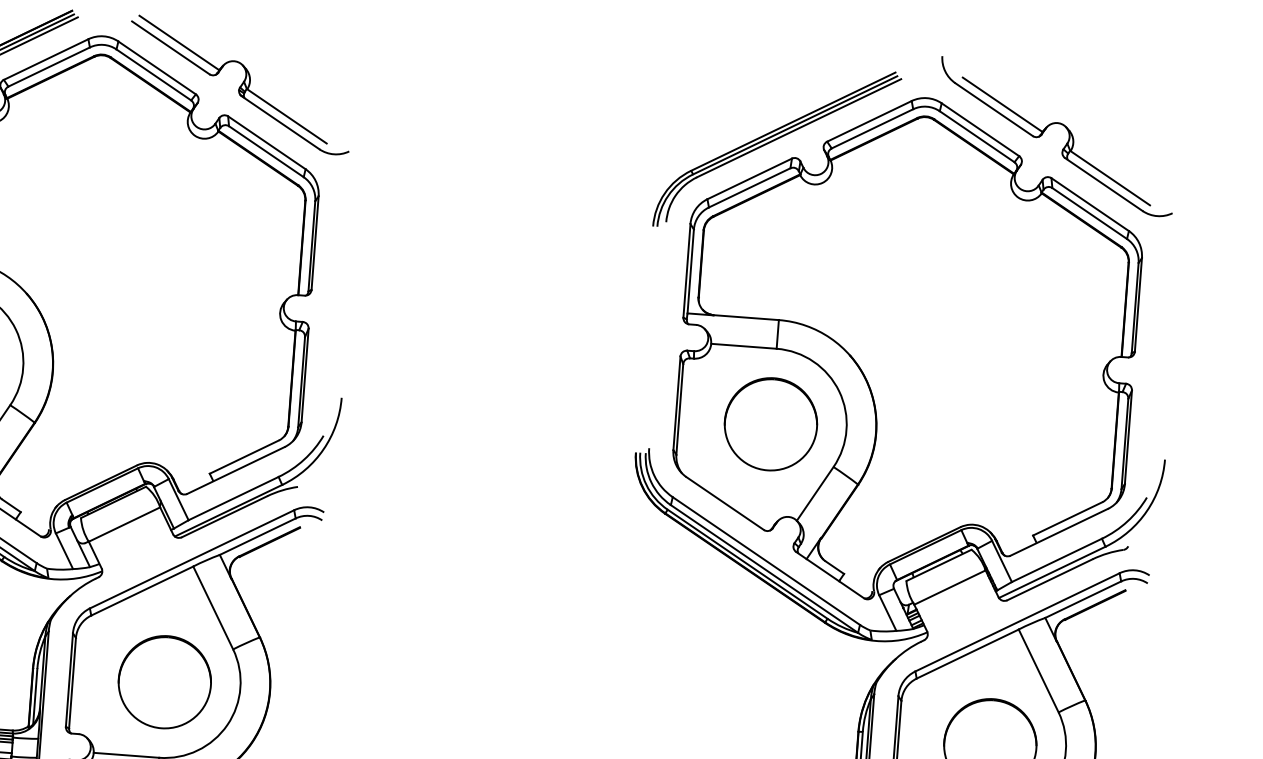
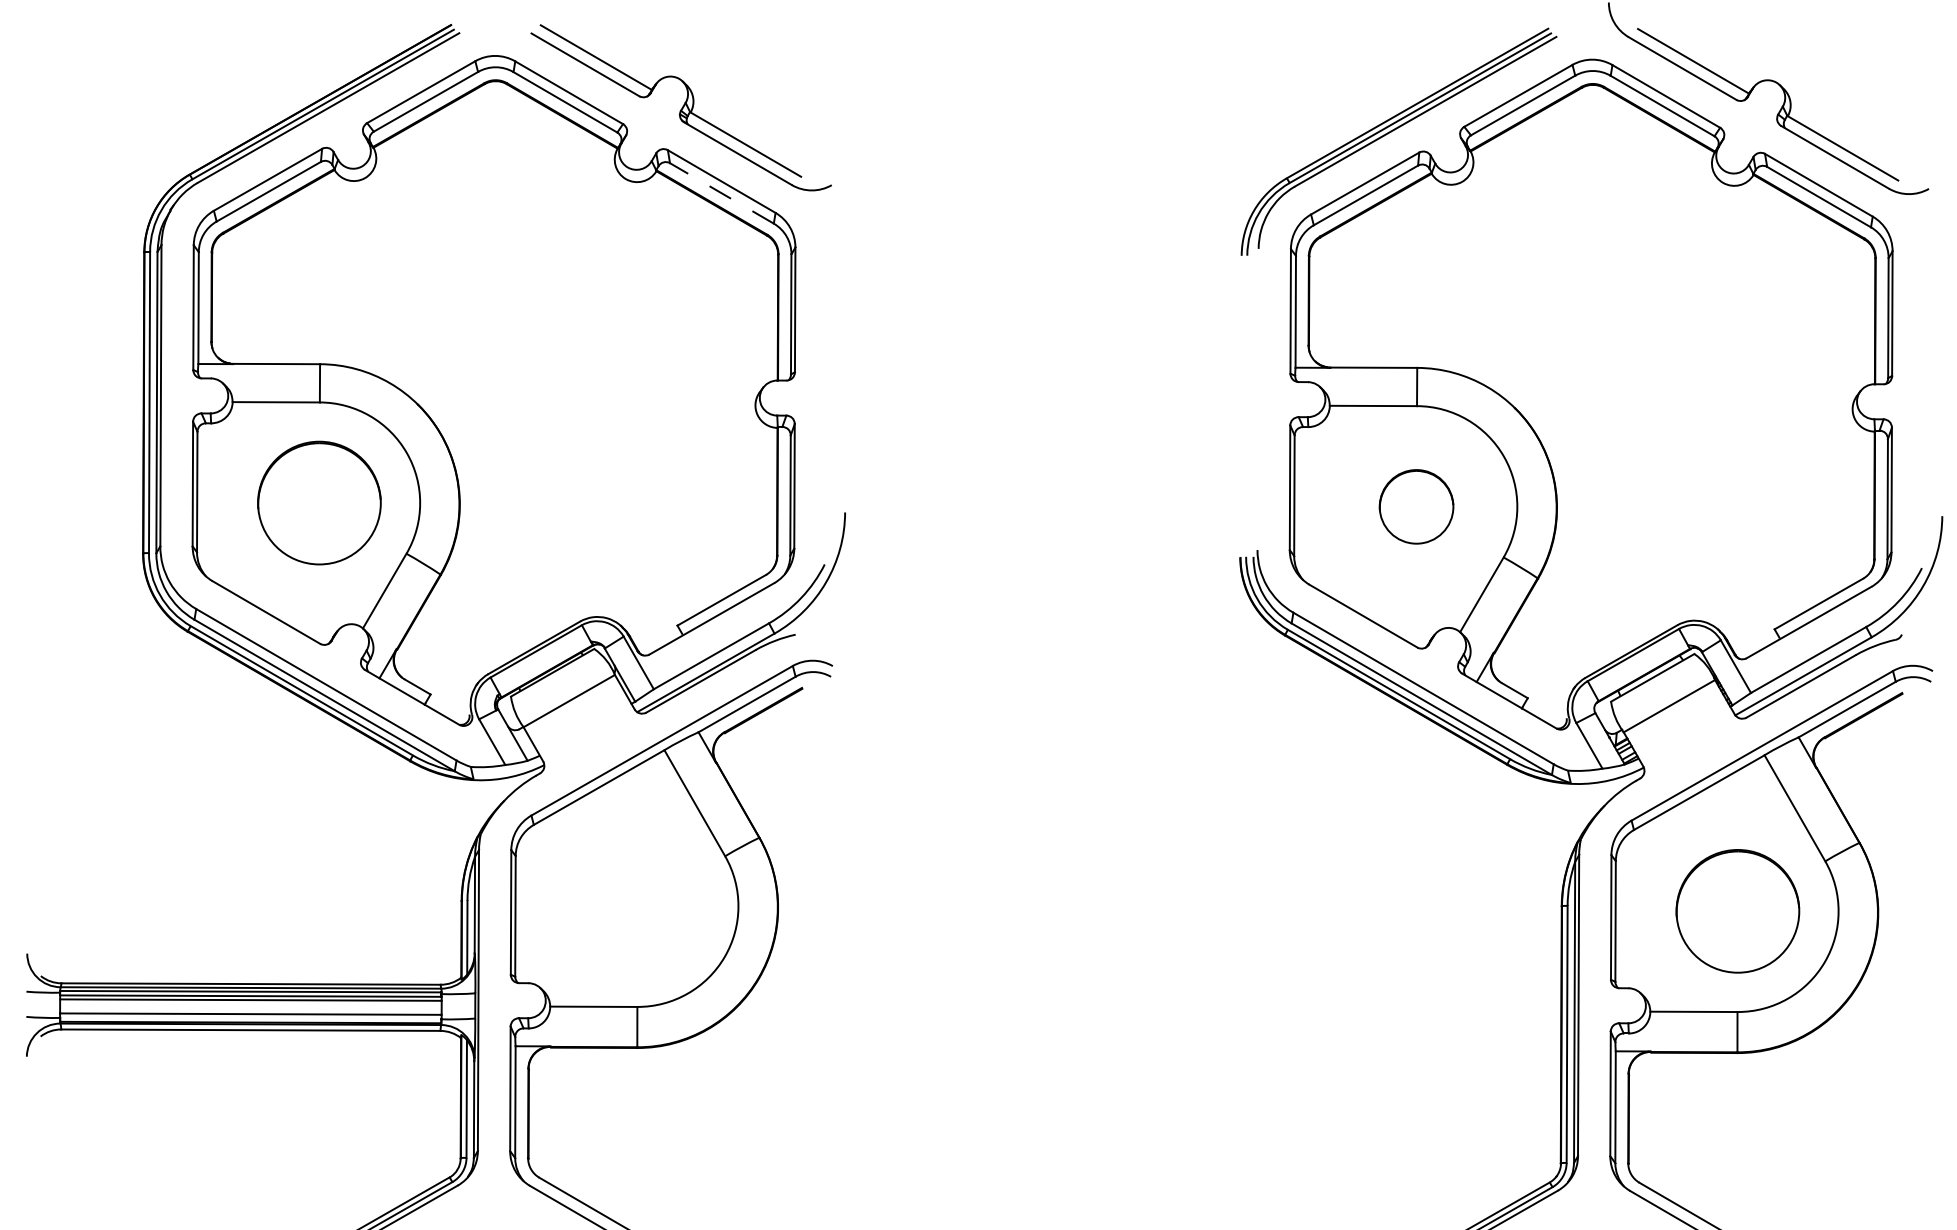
line: (266, 151) -> (721, 193), solid -> dashed
part: (770, 424) -> (1416, 506), size x0.6
circle: (164, 682) -> (637, 906), removed

